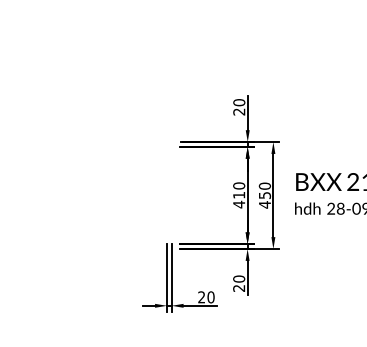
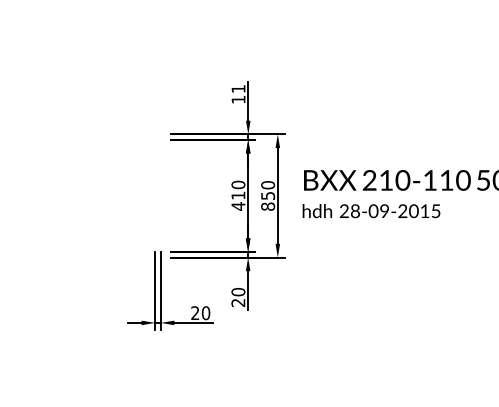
text: (239, 106) -> (238, 93), 20 -> 11
text: (265, 204) -> (268, 206), 450 -> 850

